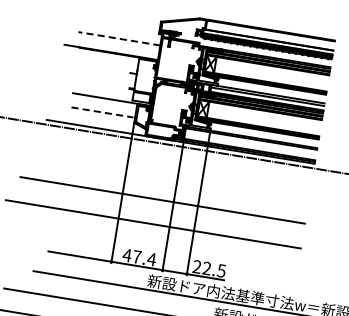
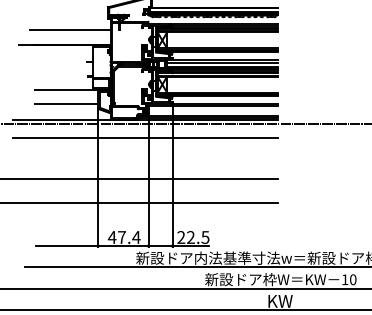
line: (119, 38) -> (70, 30), dashed -> solid
line: (102, 112) -> (65, 103), dashed -> solid
line: (177, 159) -> (145, 137), added

